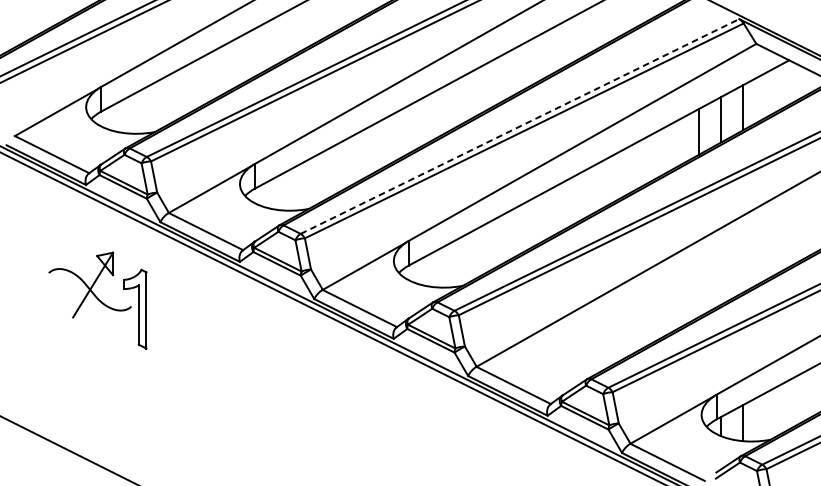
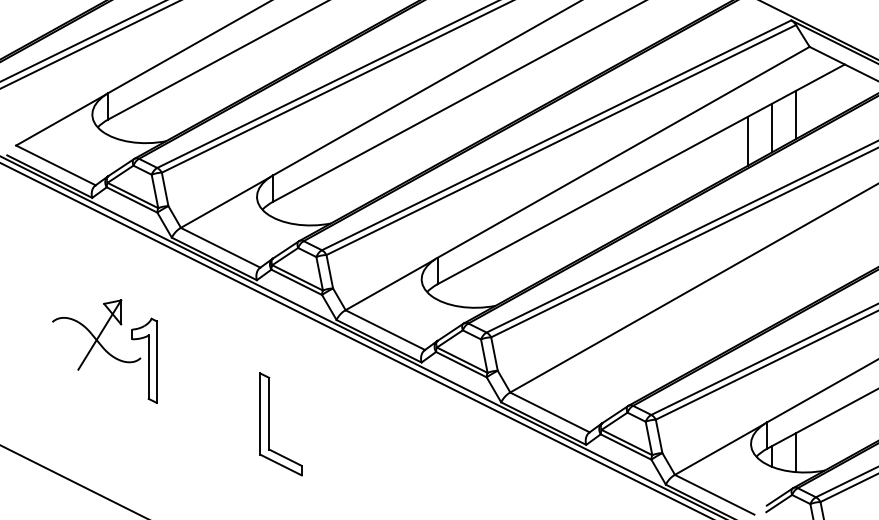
line: (520, 126) -> (557, 135), dashed -> solid
part: (97, 300) -> (104, 351), moved
part: (251, 396) -> (269, 424), added

